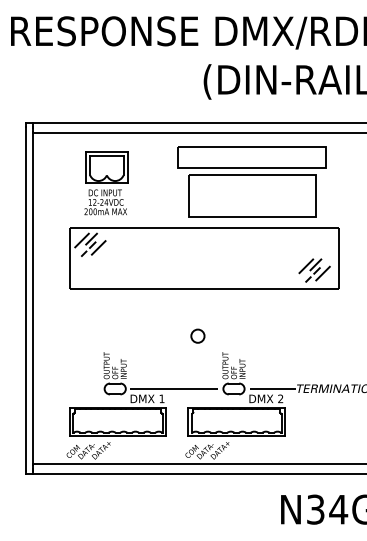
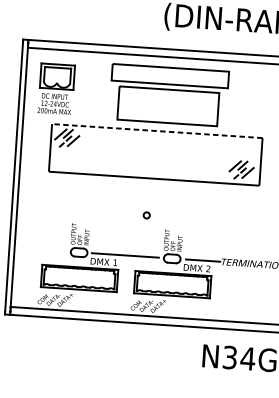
part: (251, 181) -> (168, 95), moved
part: (106, 183) -> (56, 89), moved
line: (203, 228) -> (156, 131), solid -> dashed
circle: (197, 335) -> (146, 214), size x0.6

